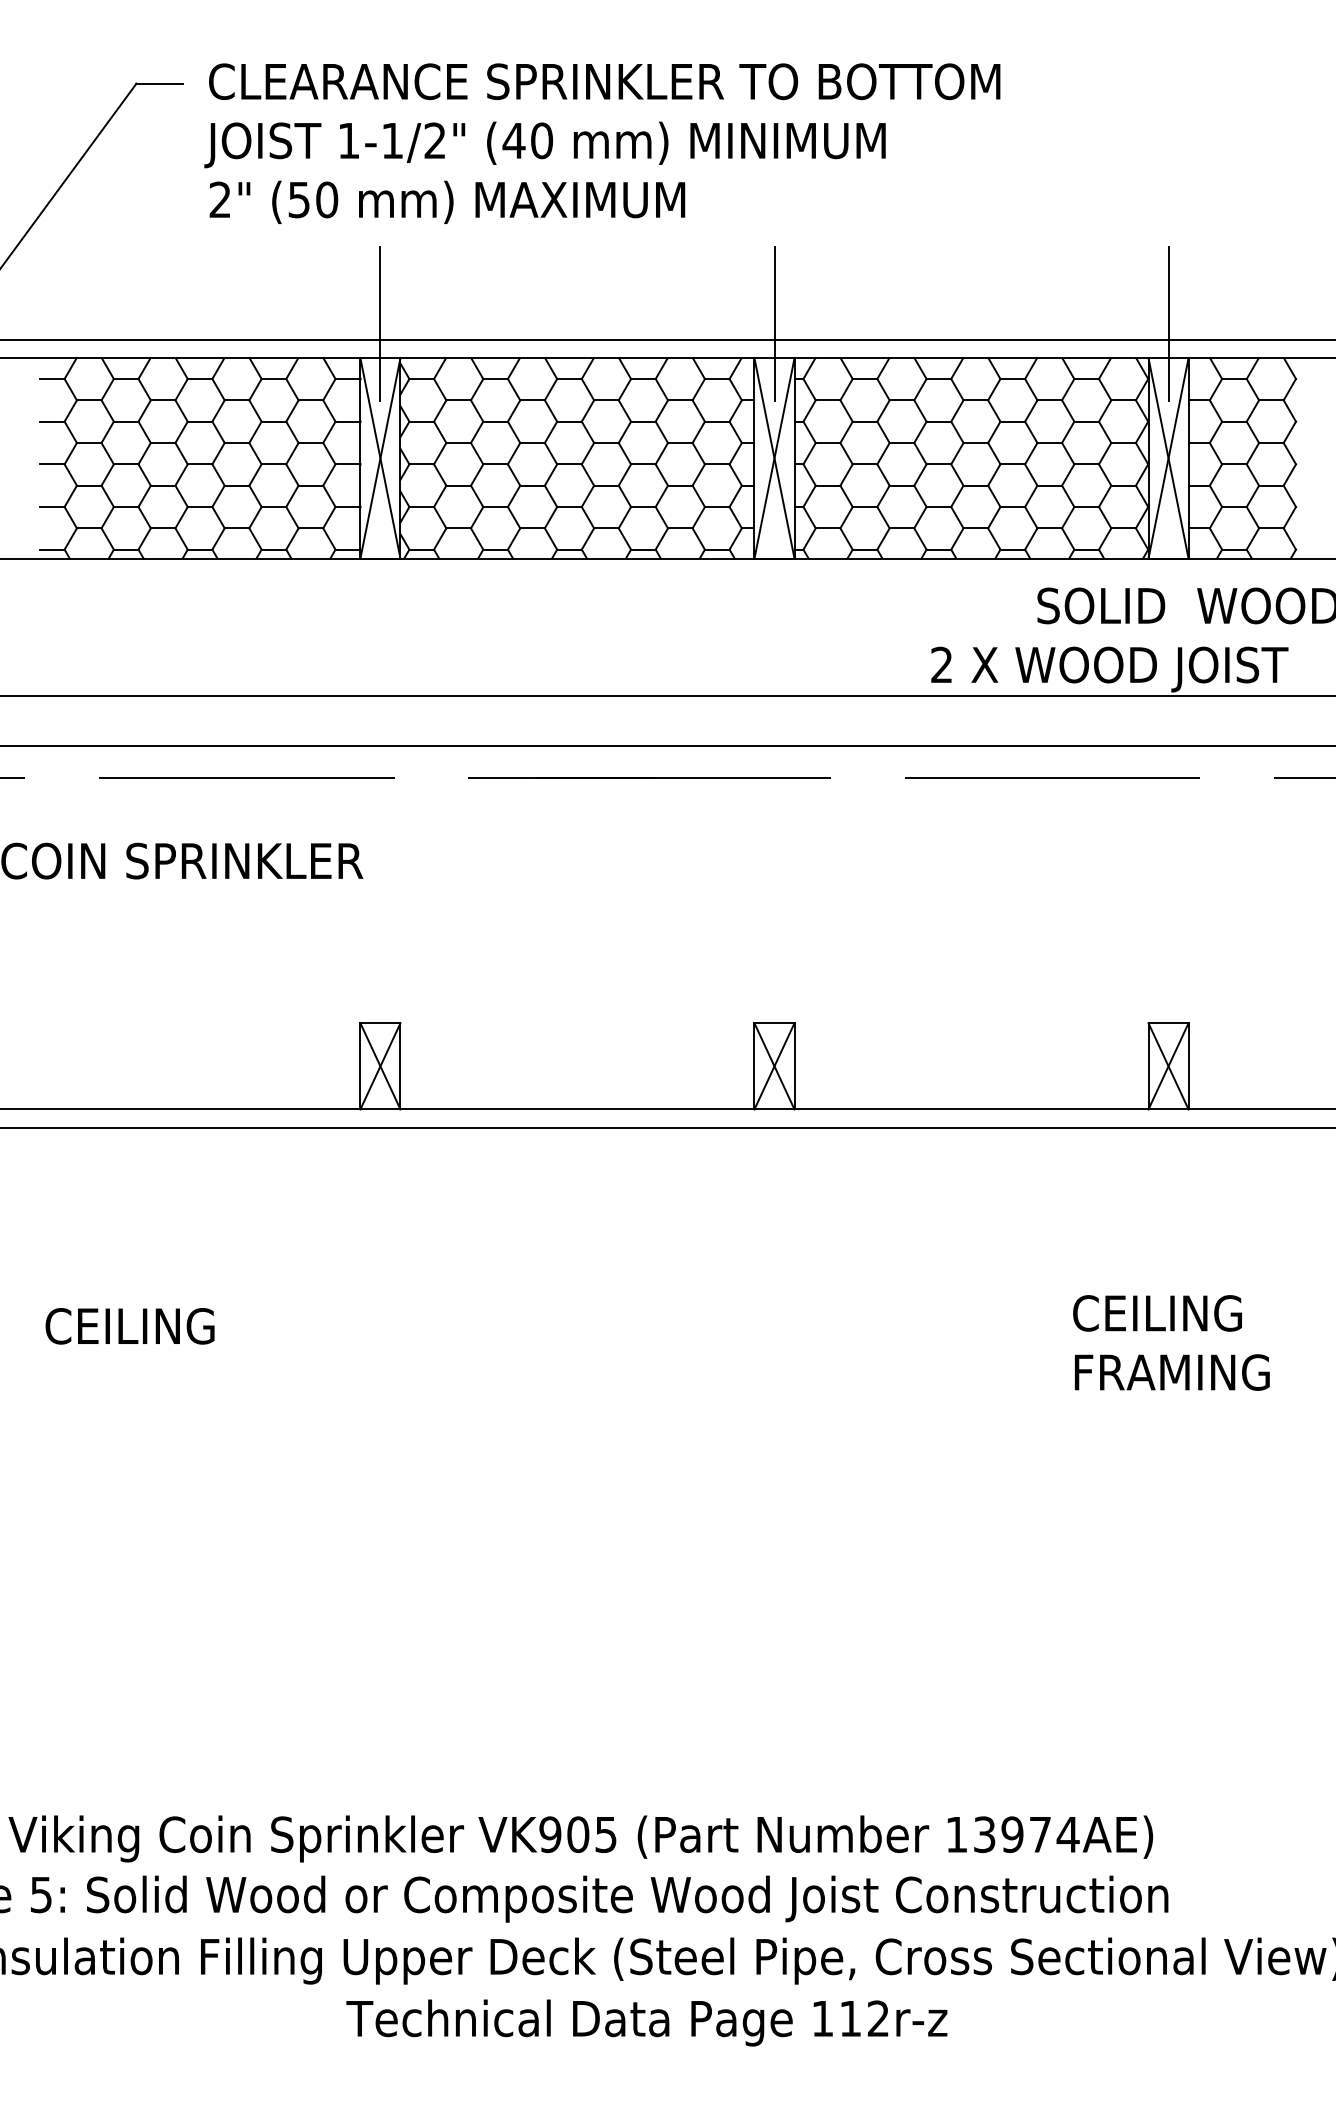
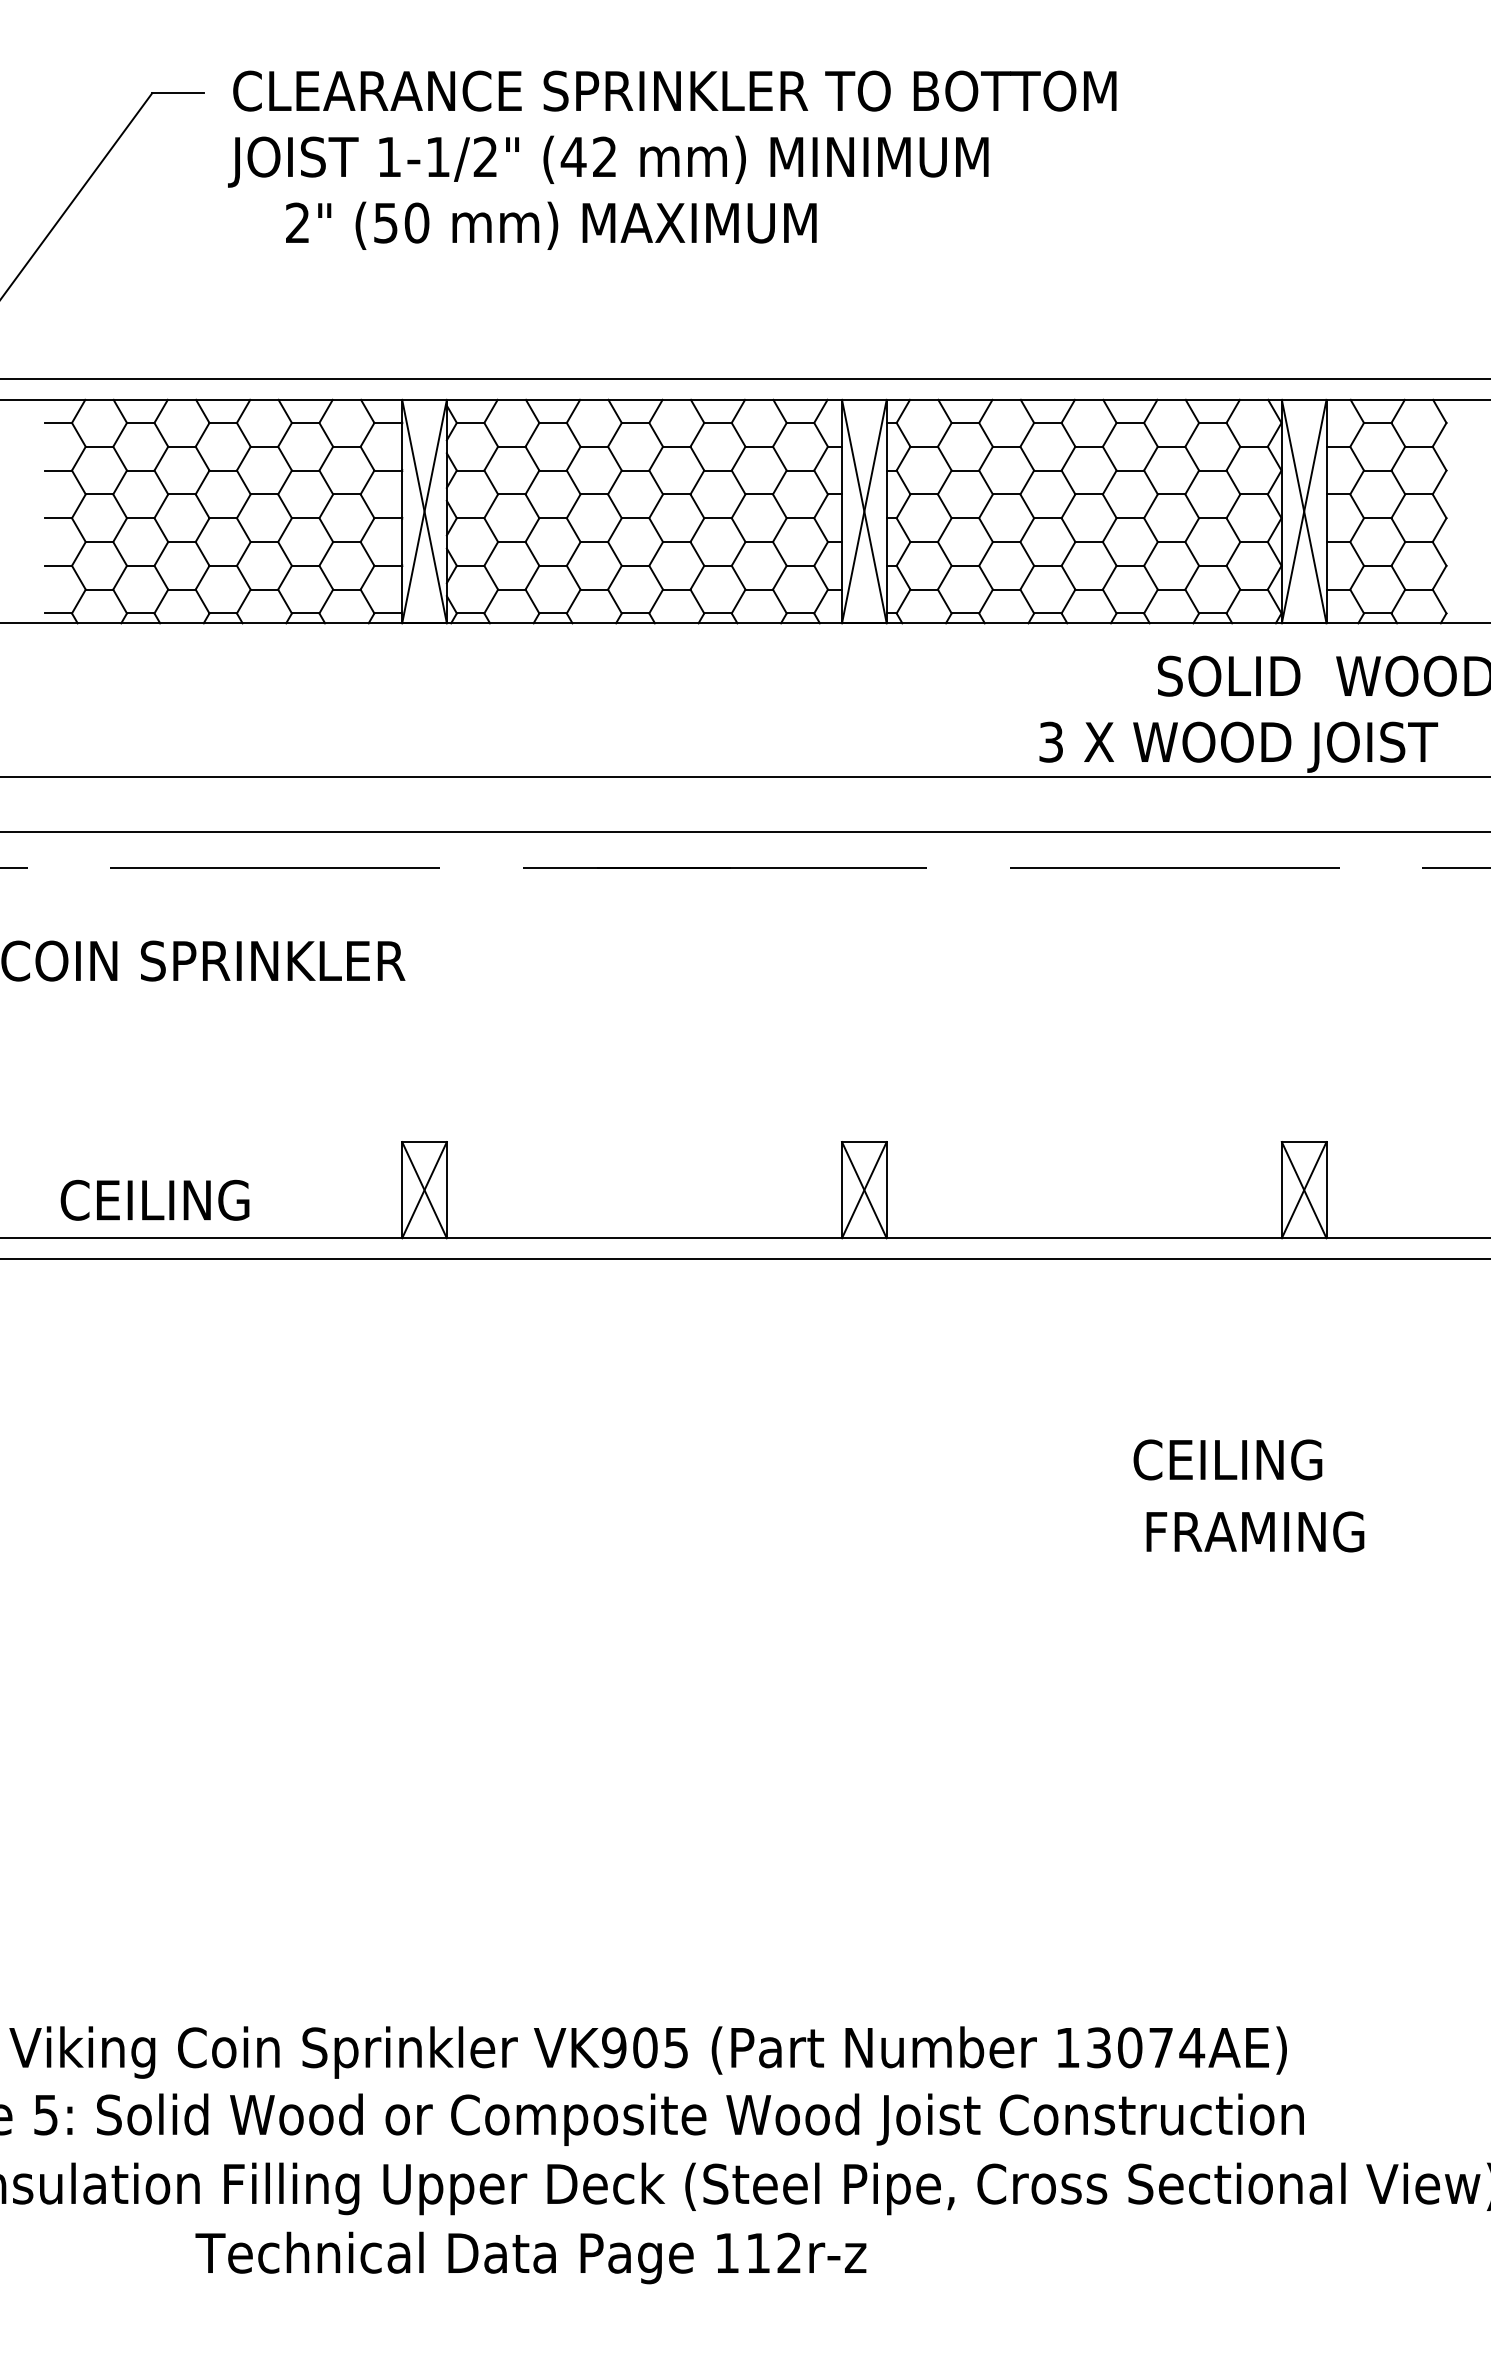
text: (541, 140) -> (604, 156), (40 -> (42
text: (447, 202) -> (551, 225), moved
line: (380, 323) -> (424, 361), removed
line: (774, 323) -> (864, 361), removed
line: (1168, 323) -> (1304, 361), removed
text: (941, 665) -> (1050, 742), 2 -> 3
text: (1157, 1313) -> (1227, 1459), moved
text: (129, 1325) -> (154, 1199), moved
text: (1172, 1372) -> (1255, 1531), moved
text: (1012, 1834) -> (1129, 2047), 13974AE) -> 13074AE)
text: (646, 2022) -> (530, 2257), moved

